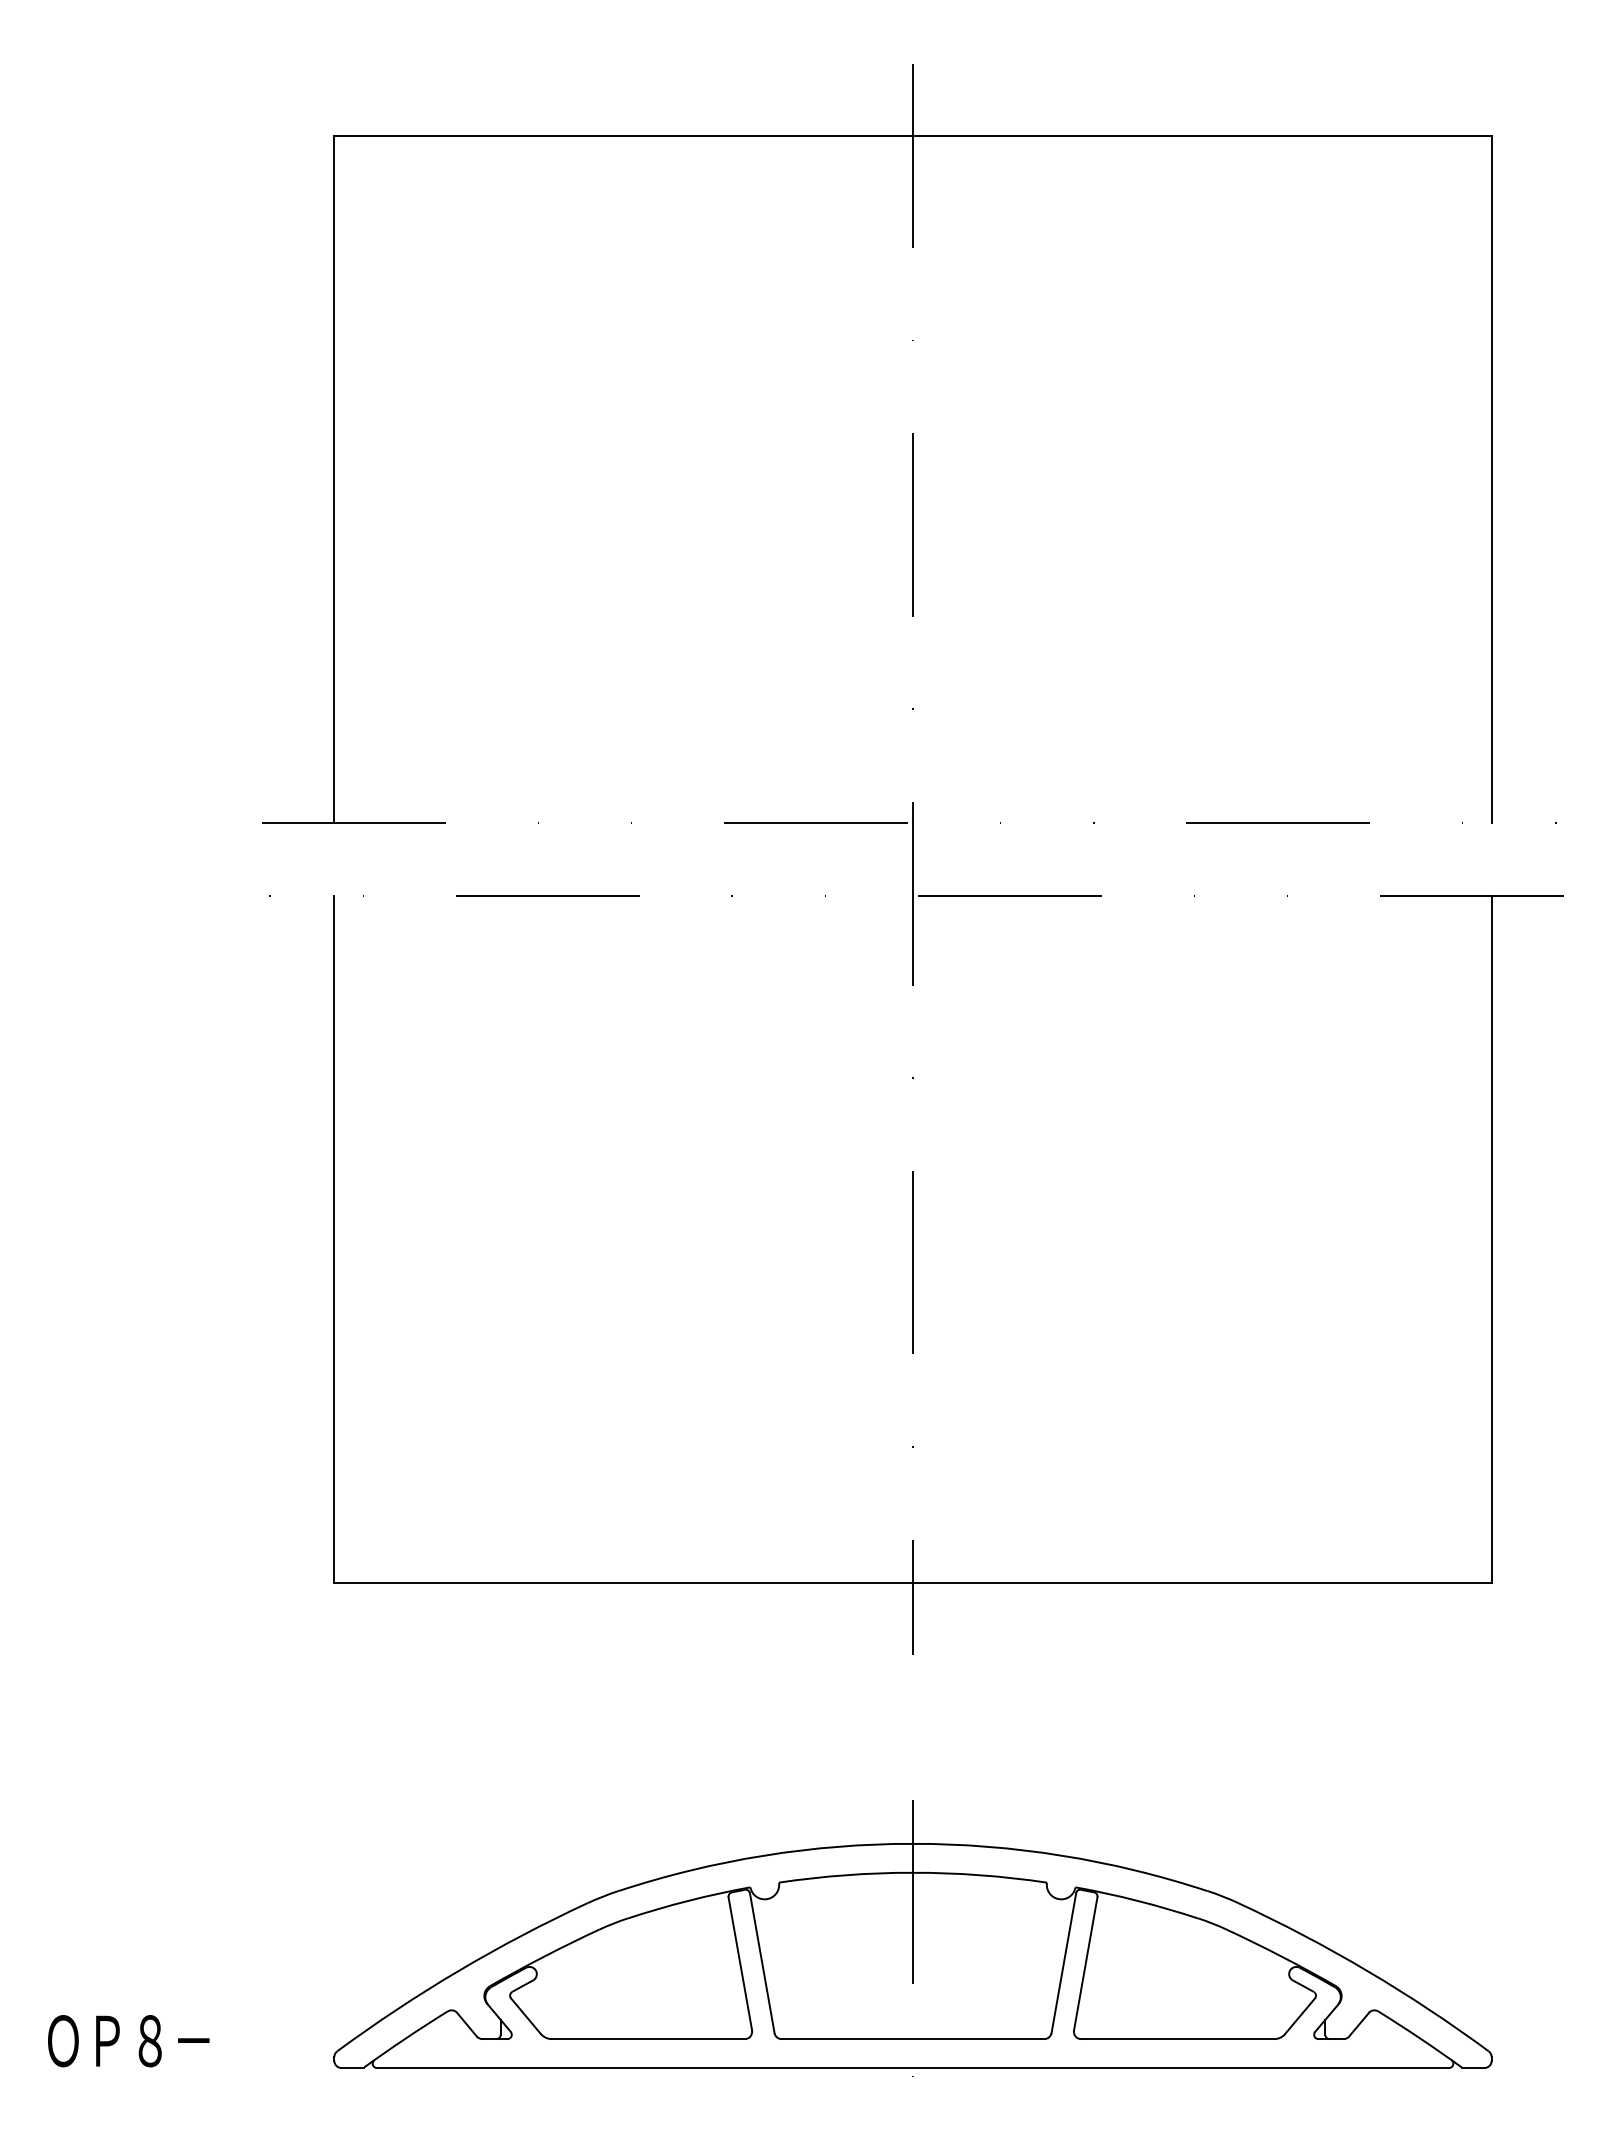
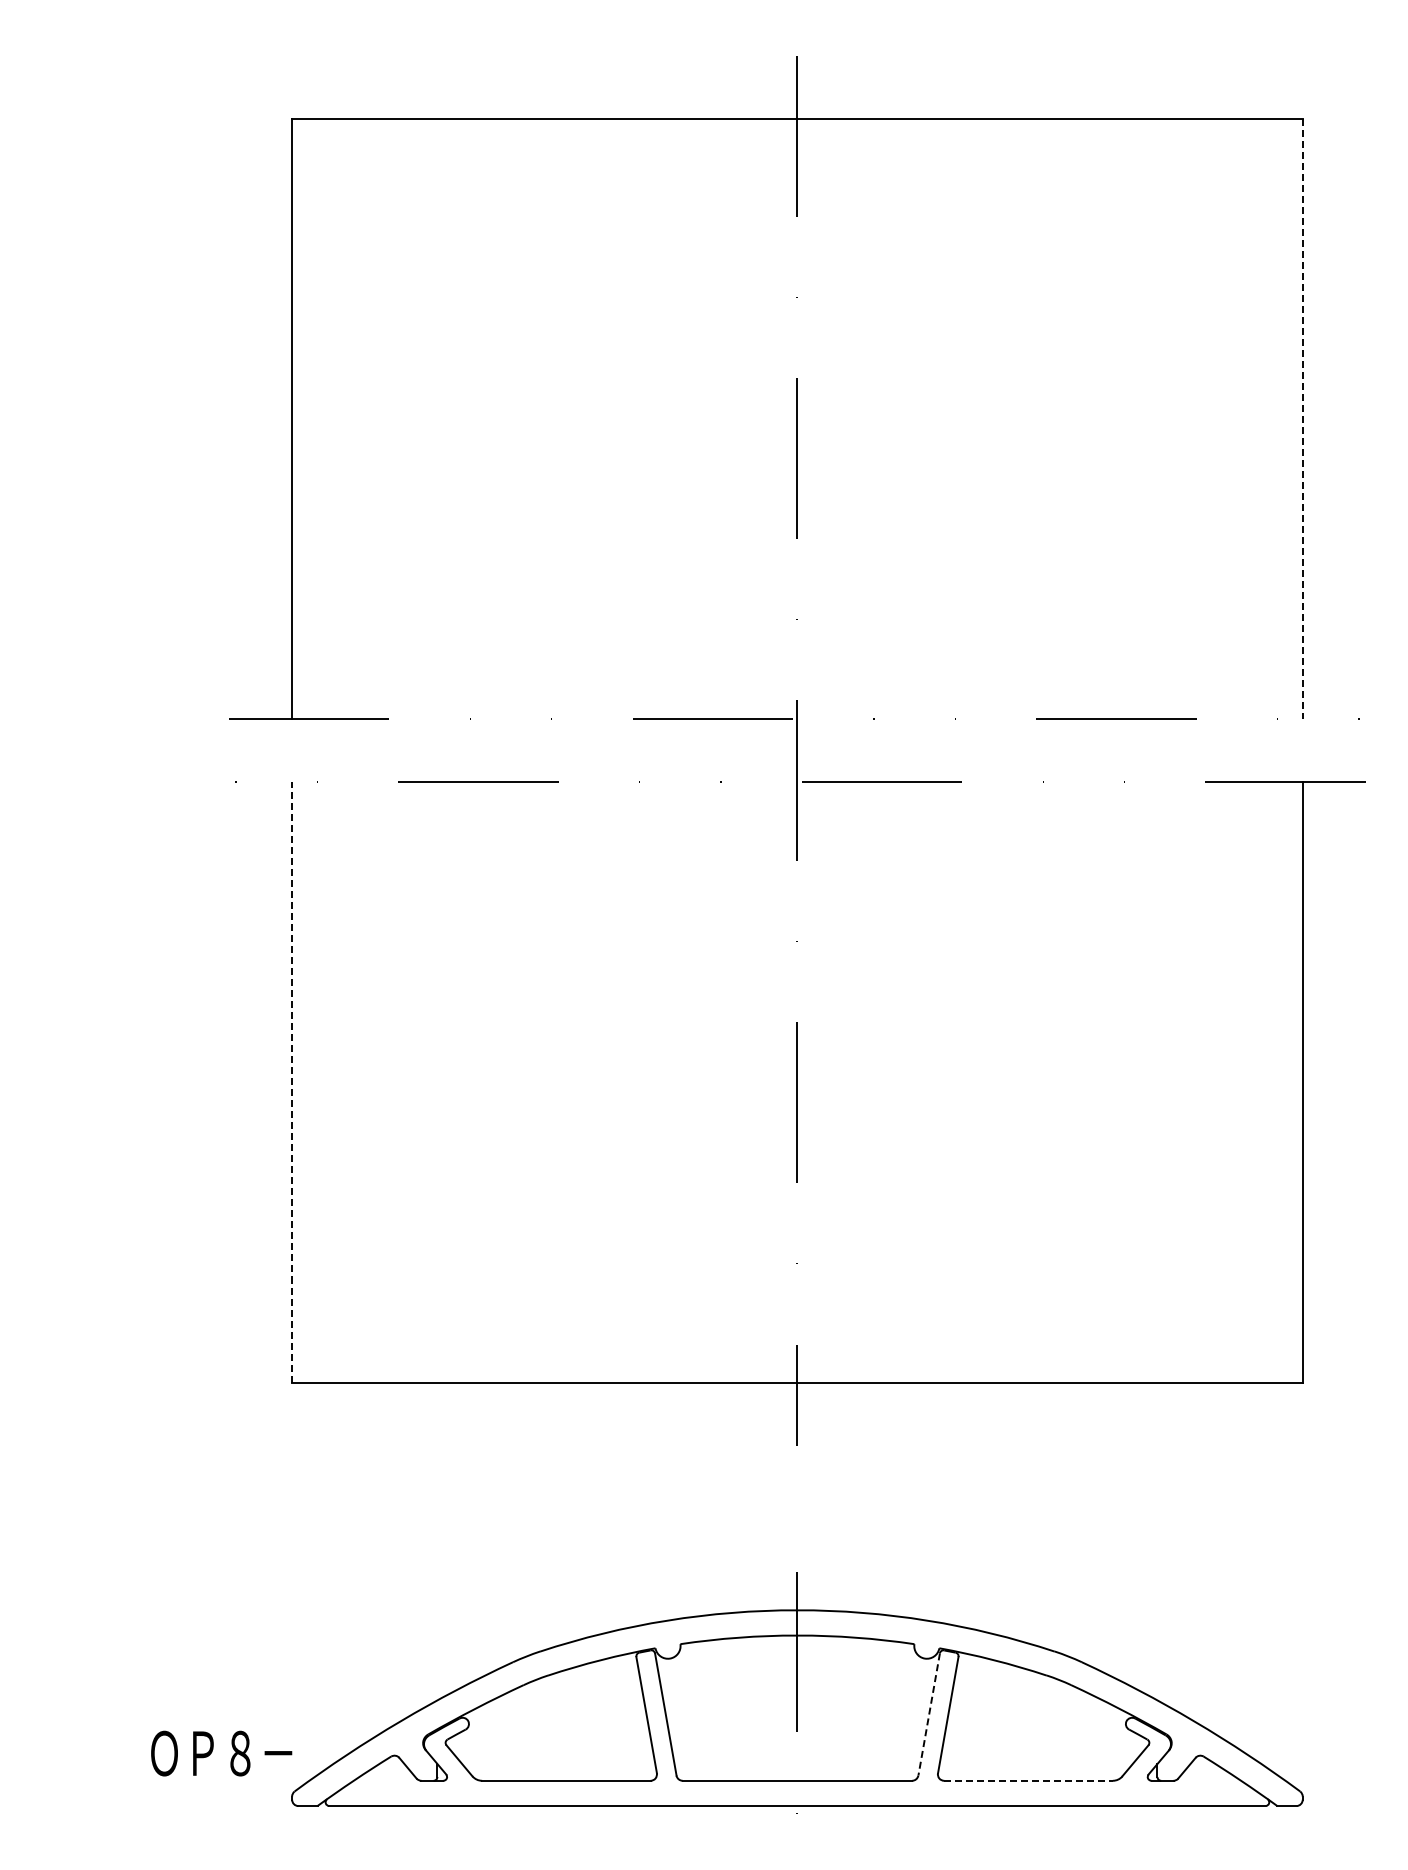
line: (1491, 480) -> (1302, 419), solid -> dashed
line: (334, 1238) -> (292, 1081), solid -> dashed
line: (1064, 1963) -> (929, 1714), solid -> dashed
line: (1178, 2038) -> (1029, 1780), solid -> dashed
text: (128, 2041) -> (221, 1753), moved

